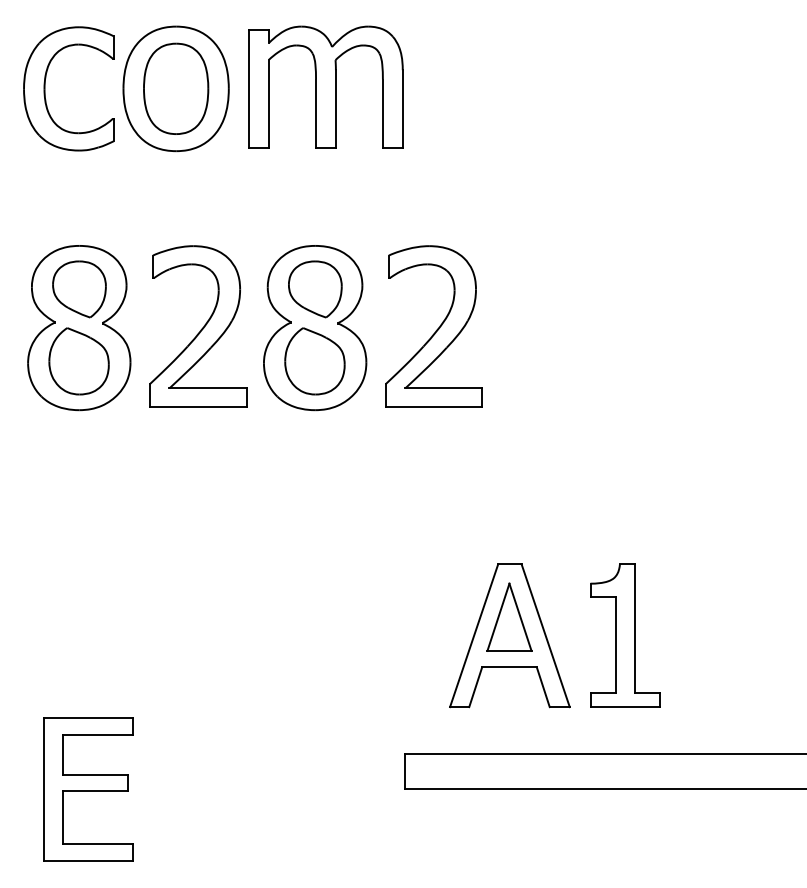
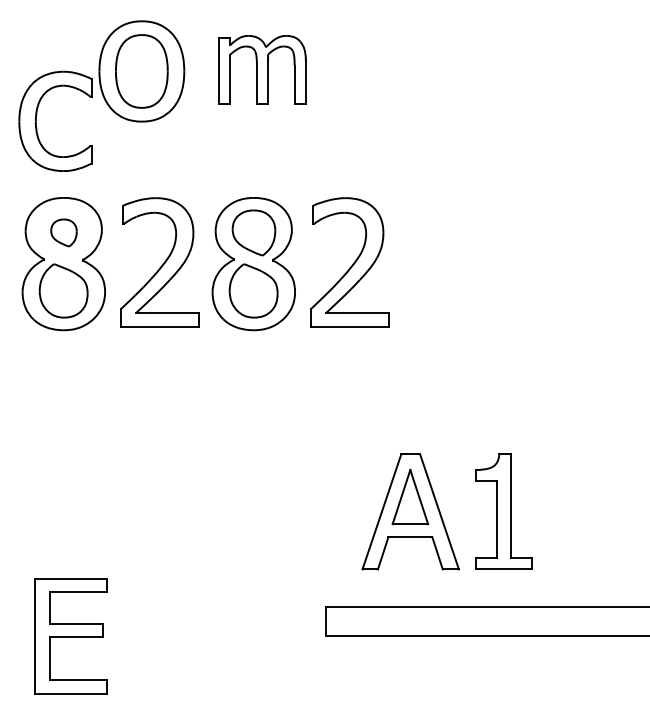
part: (325, 86) -> (262, 69), size x0.7
part: (45, 88) -> (36, 121), moved
part: (79, 289) -> (64, 233), size x0.6

